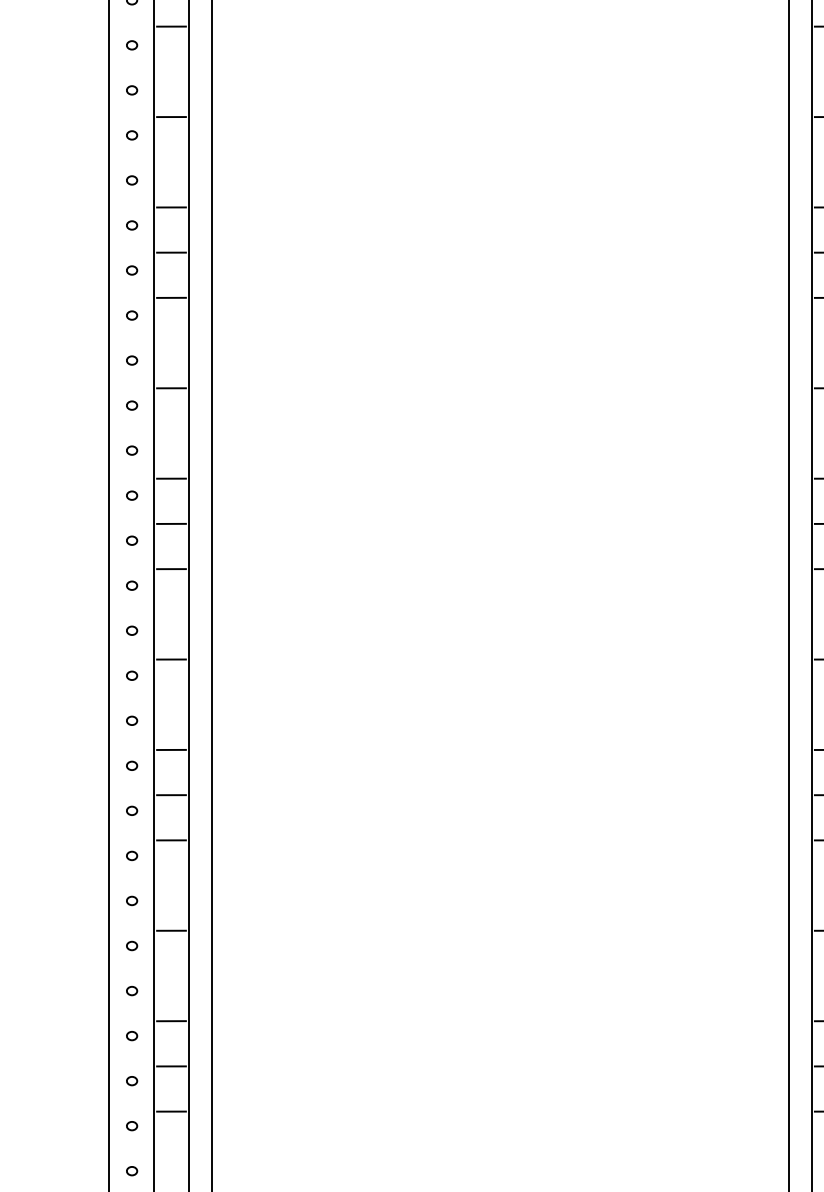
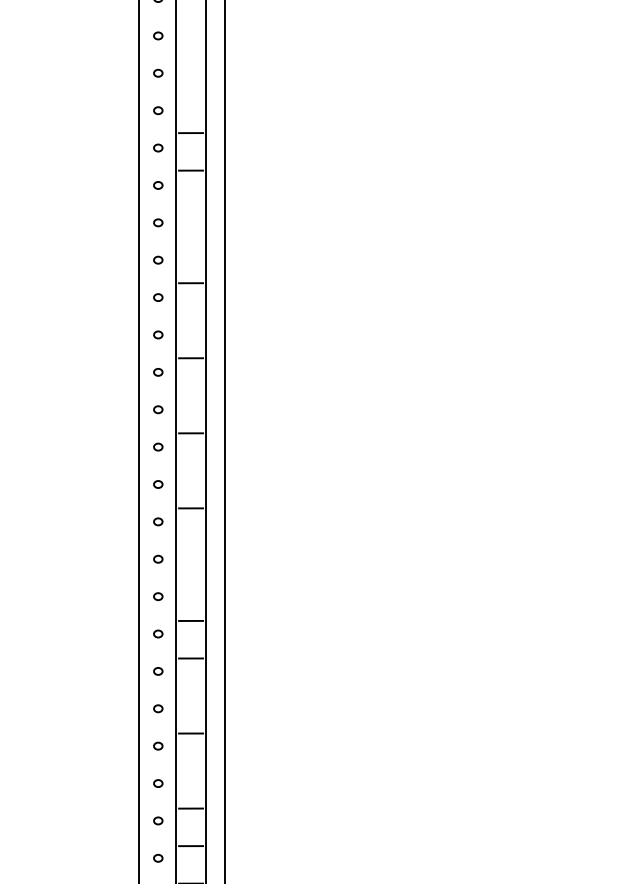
line: (171, 117) -> (191, 58), removed
line: (171, 297) -> (191, 207), removed
line: (171, 523) -> (191, 395), removed
line: (171, 749) -> (191, 583), removed

